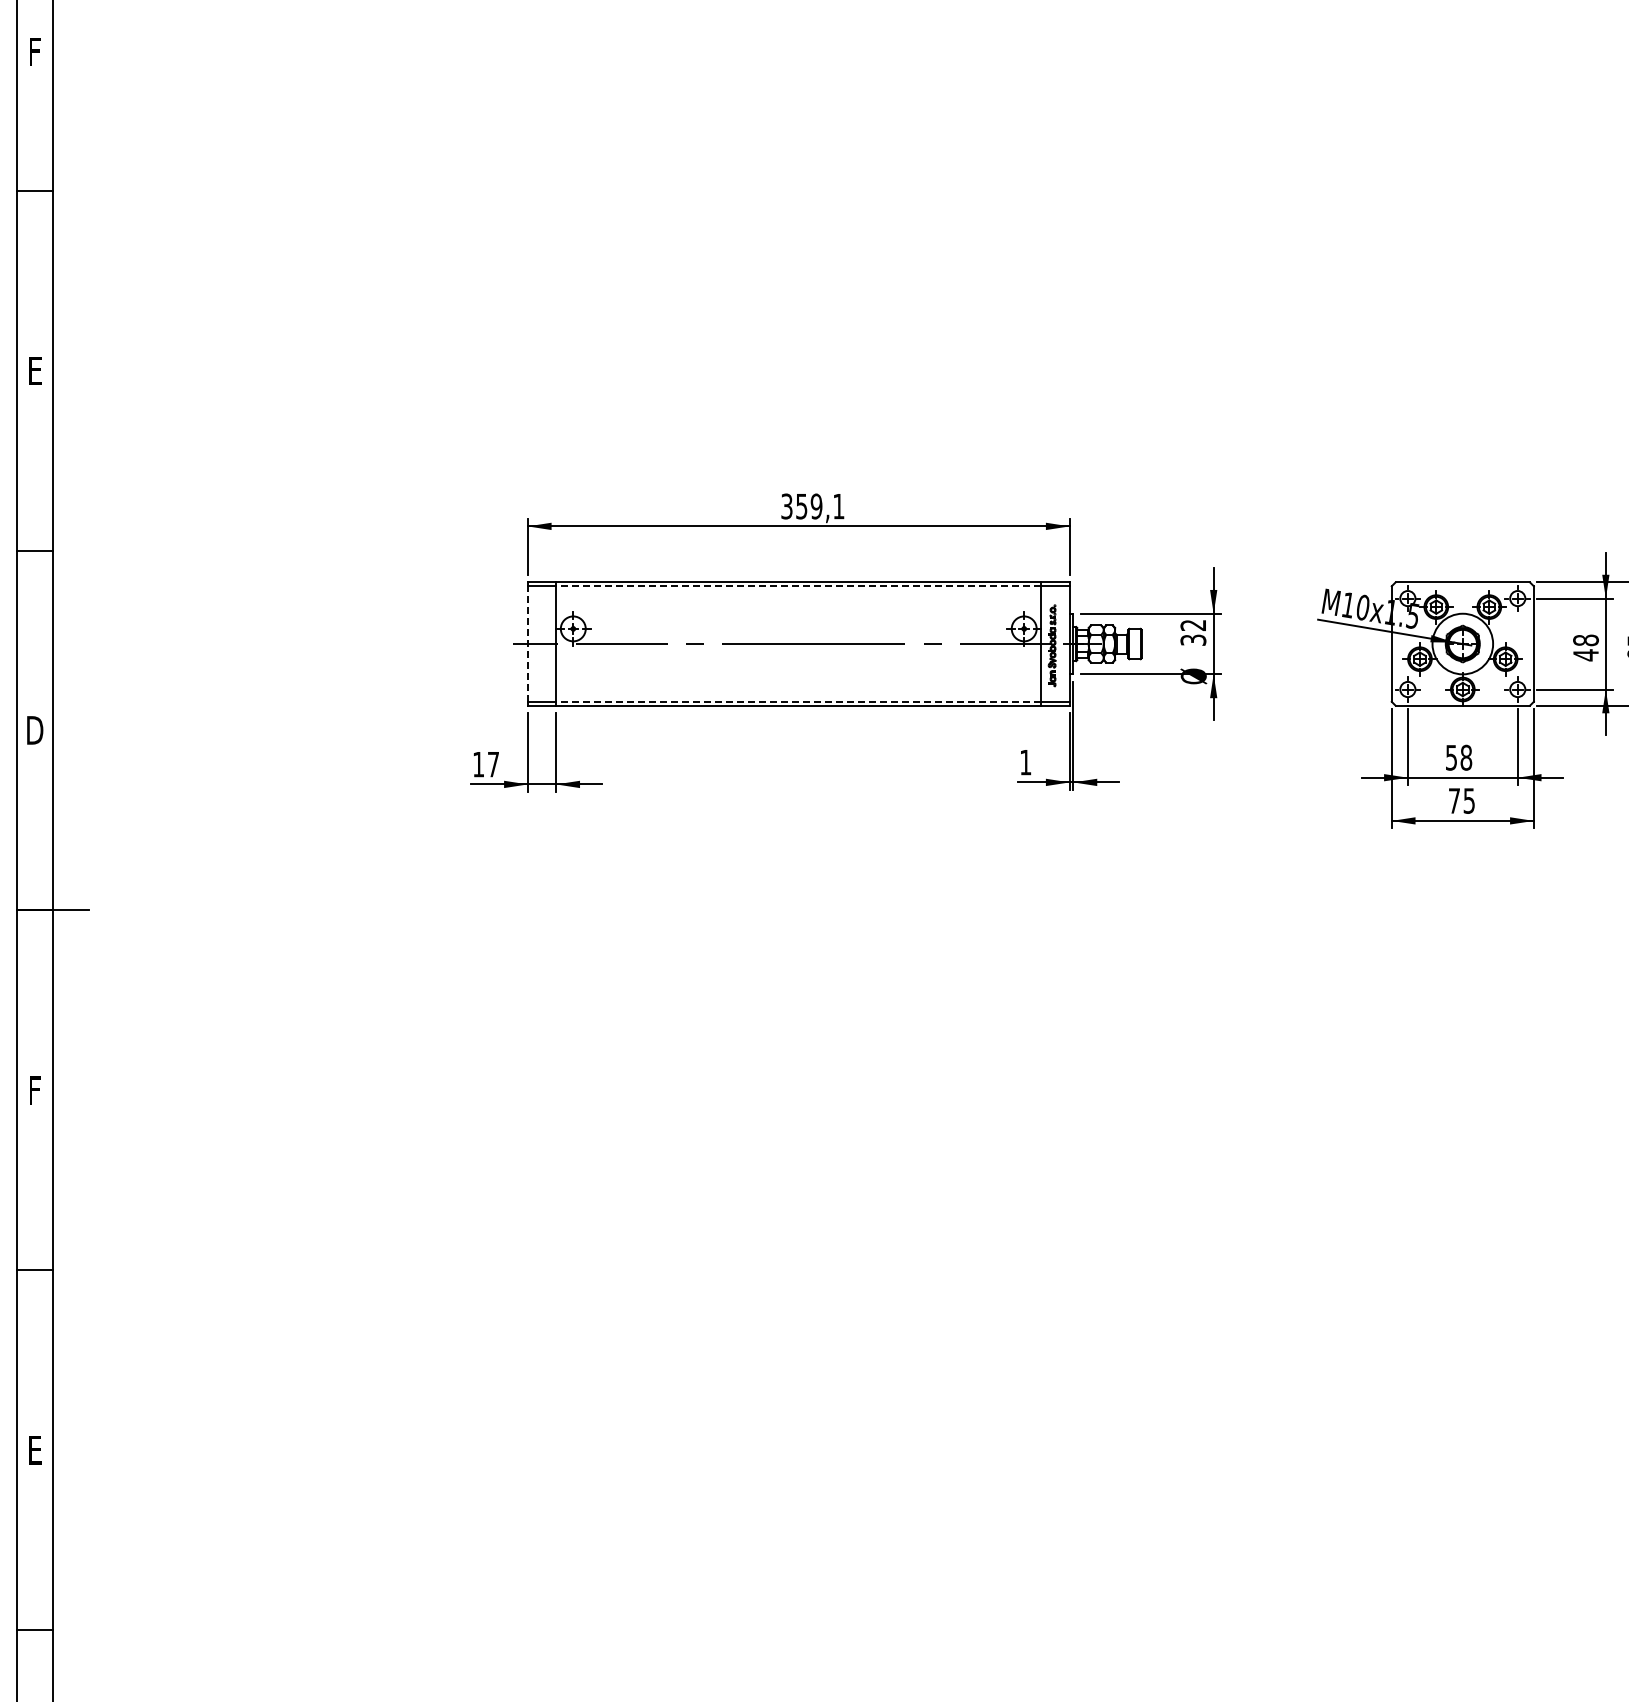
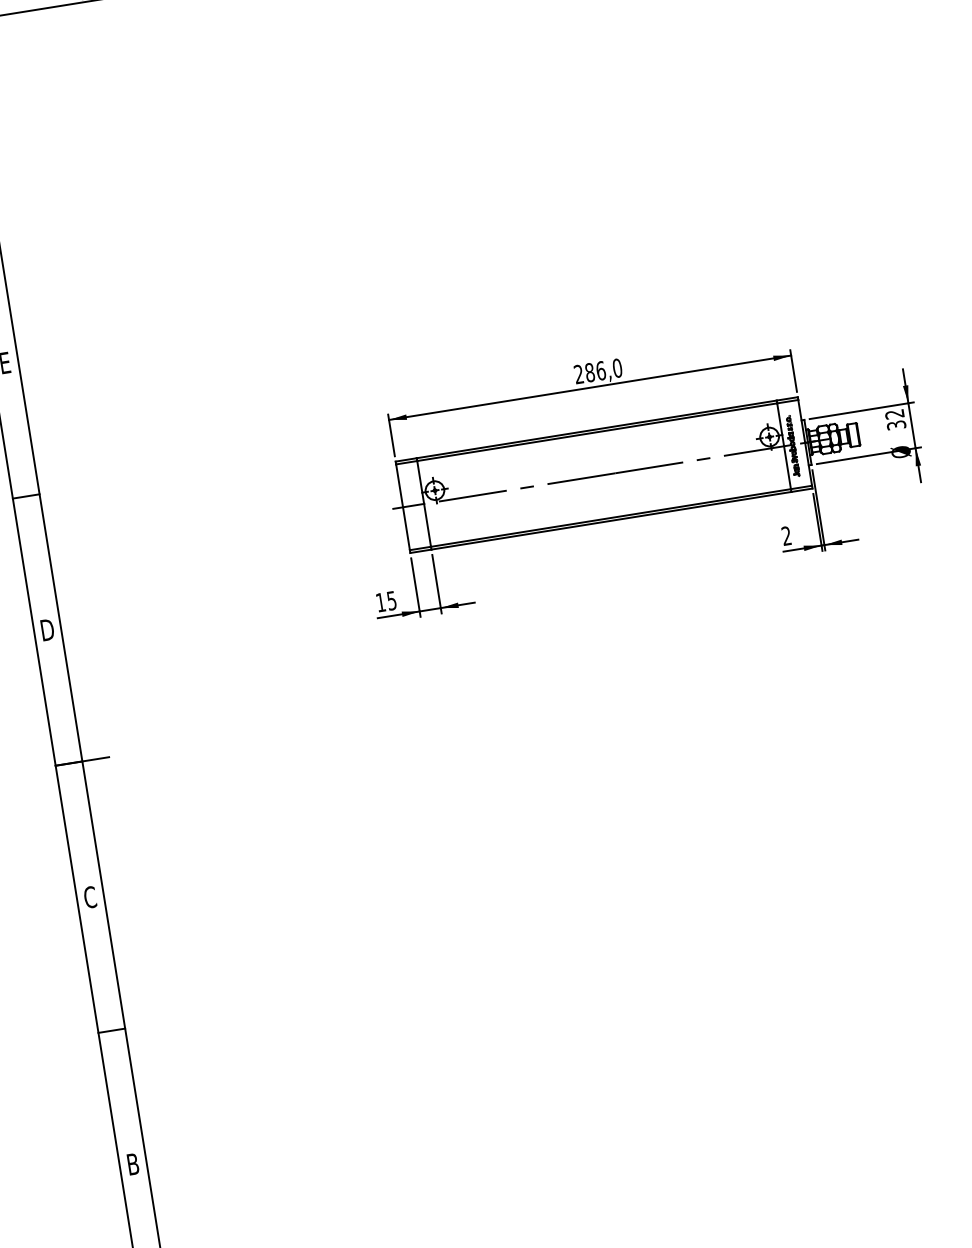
text: (812, 506) -> (597, 371), 359,1 -> 286,0
line: (798, 586) -> (597, 432), dashed -> solid
line: (527, 644) -> (402, 507), dashed -> solid
line: (798, 701) -> (610, 517), dashed -> solid
text: (1025, 762) -> (786, 536), 1 -> 2
text: (493, 764) -> (391, 600), 17 -> 15
text: (34, 1090) -> (89, 897), F -> C
text: (34, 1450) -> (132, 1164), E -> B

